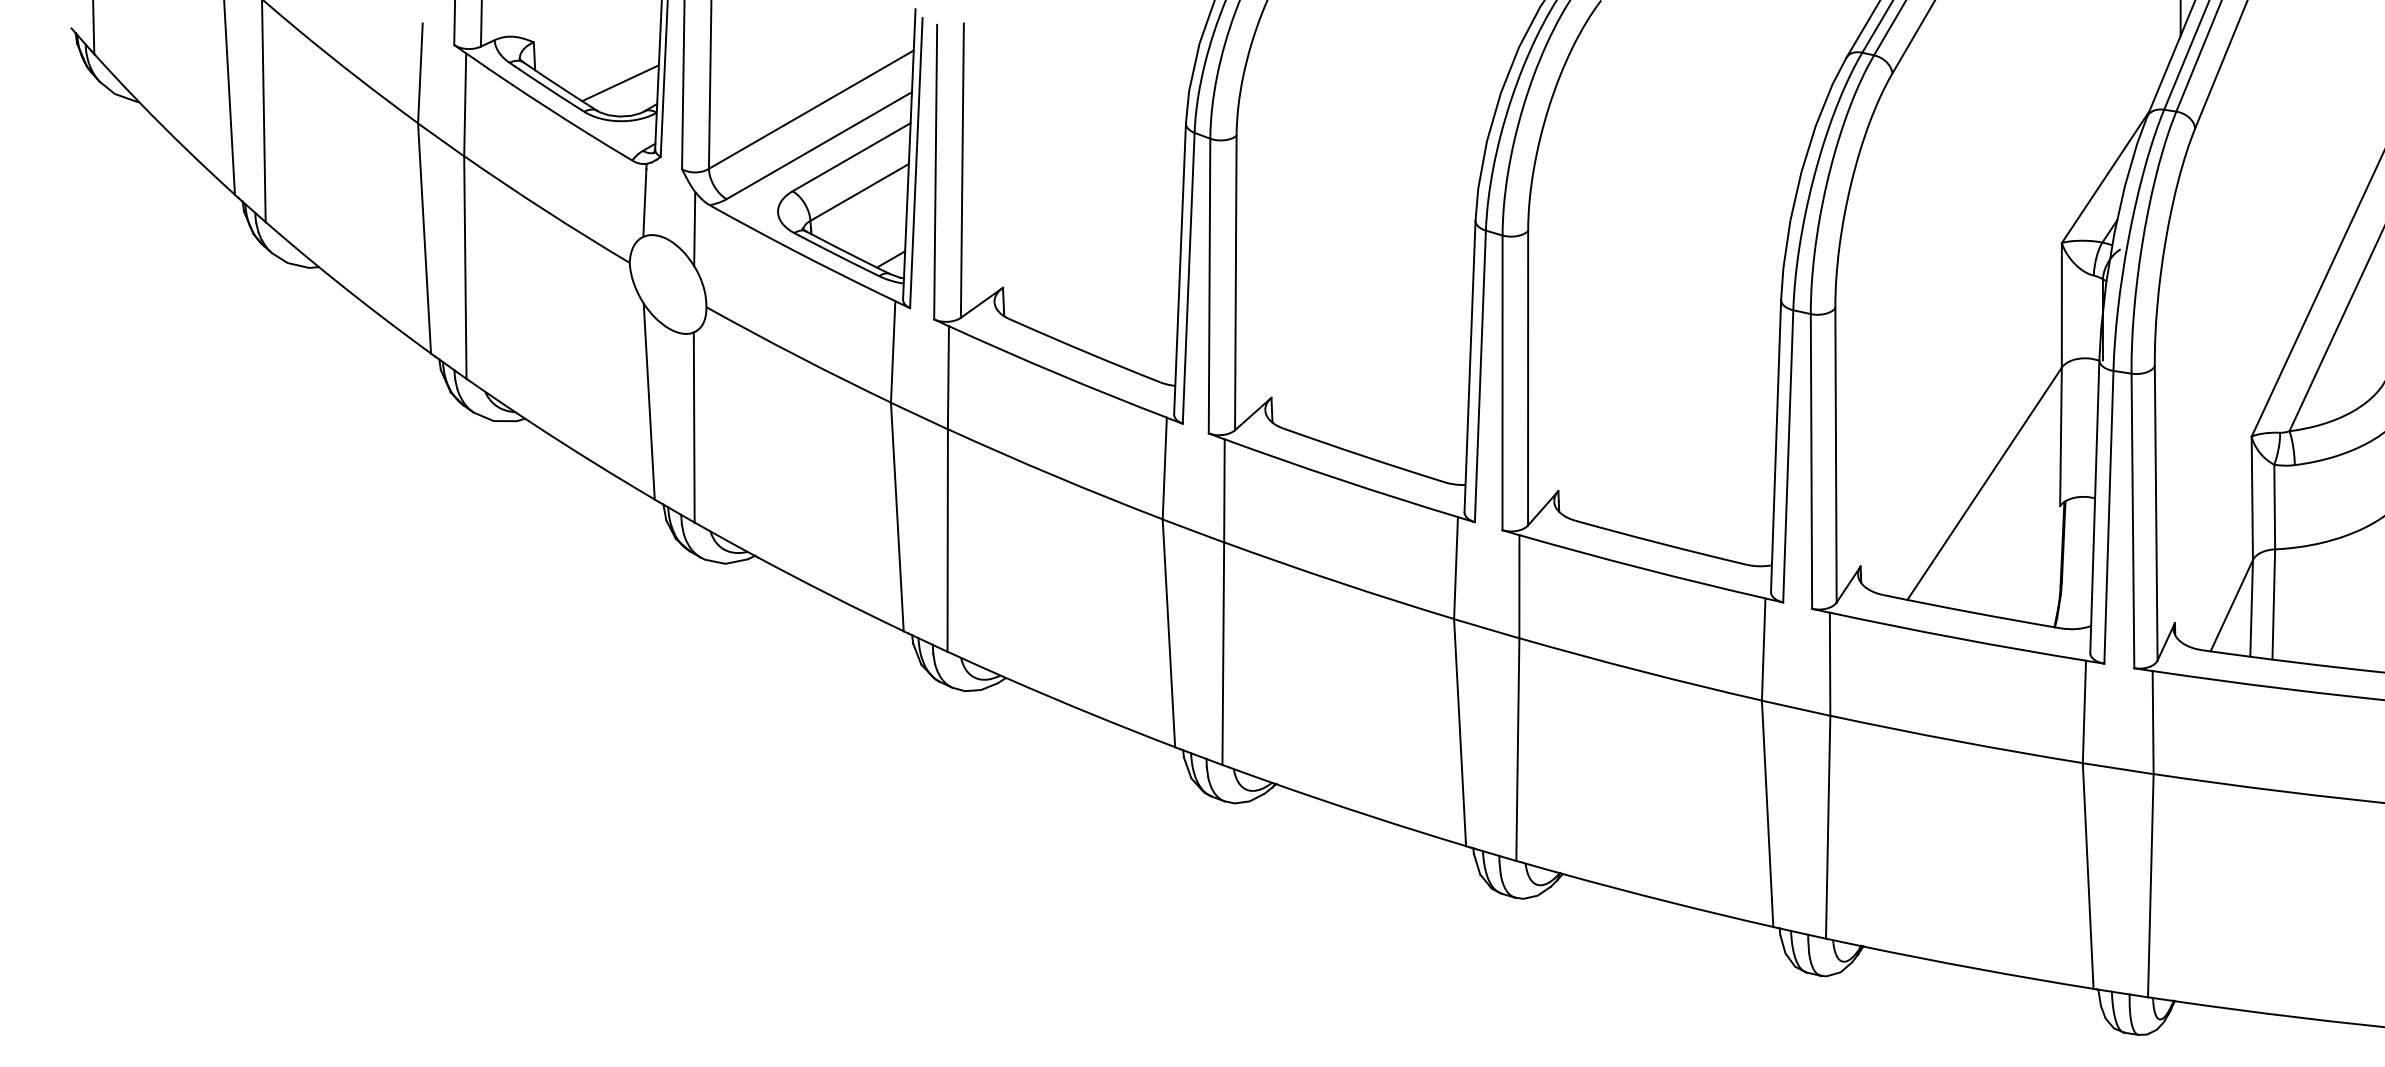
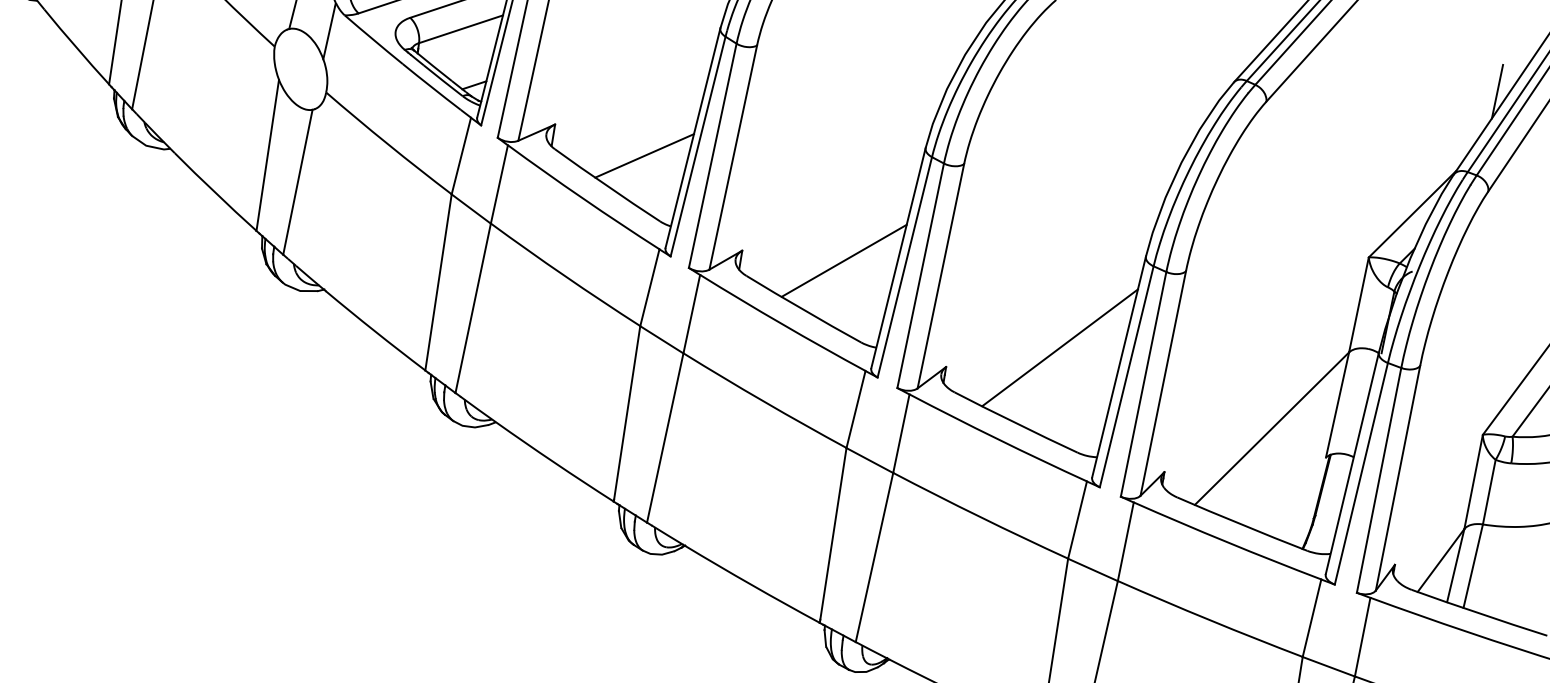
line: (1123, 303) -> (644, 155), added
line: (1402, 383) -> (844, 260), added
line: (1696, 437) -> (1059, 347), added

